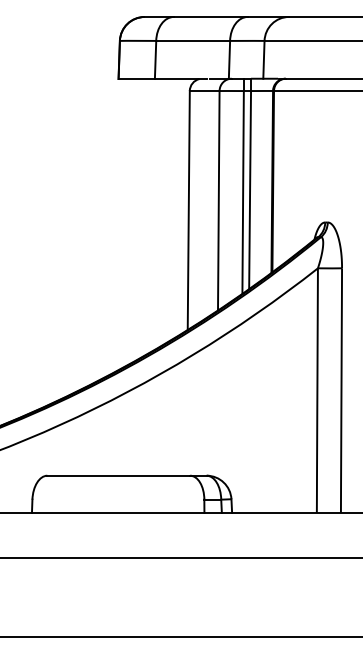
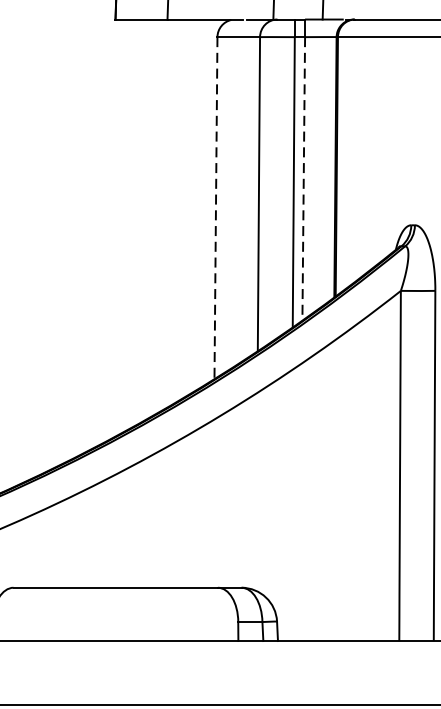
line: (250, 190) -> (304, 179), solid -> dashed
line: (188, 211) -> (215, 209), solid -> dashed

